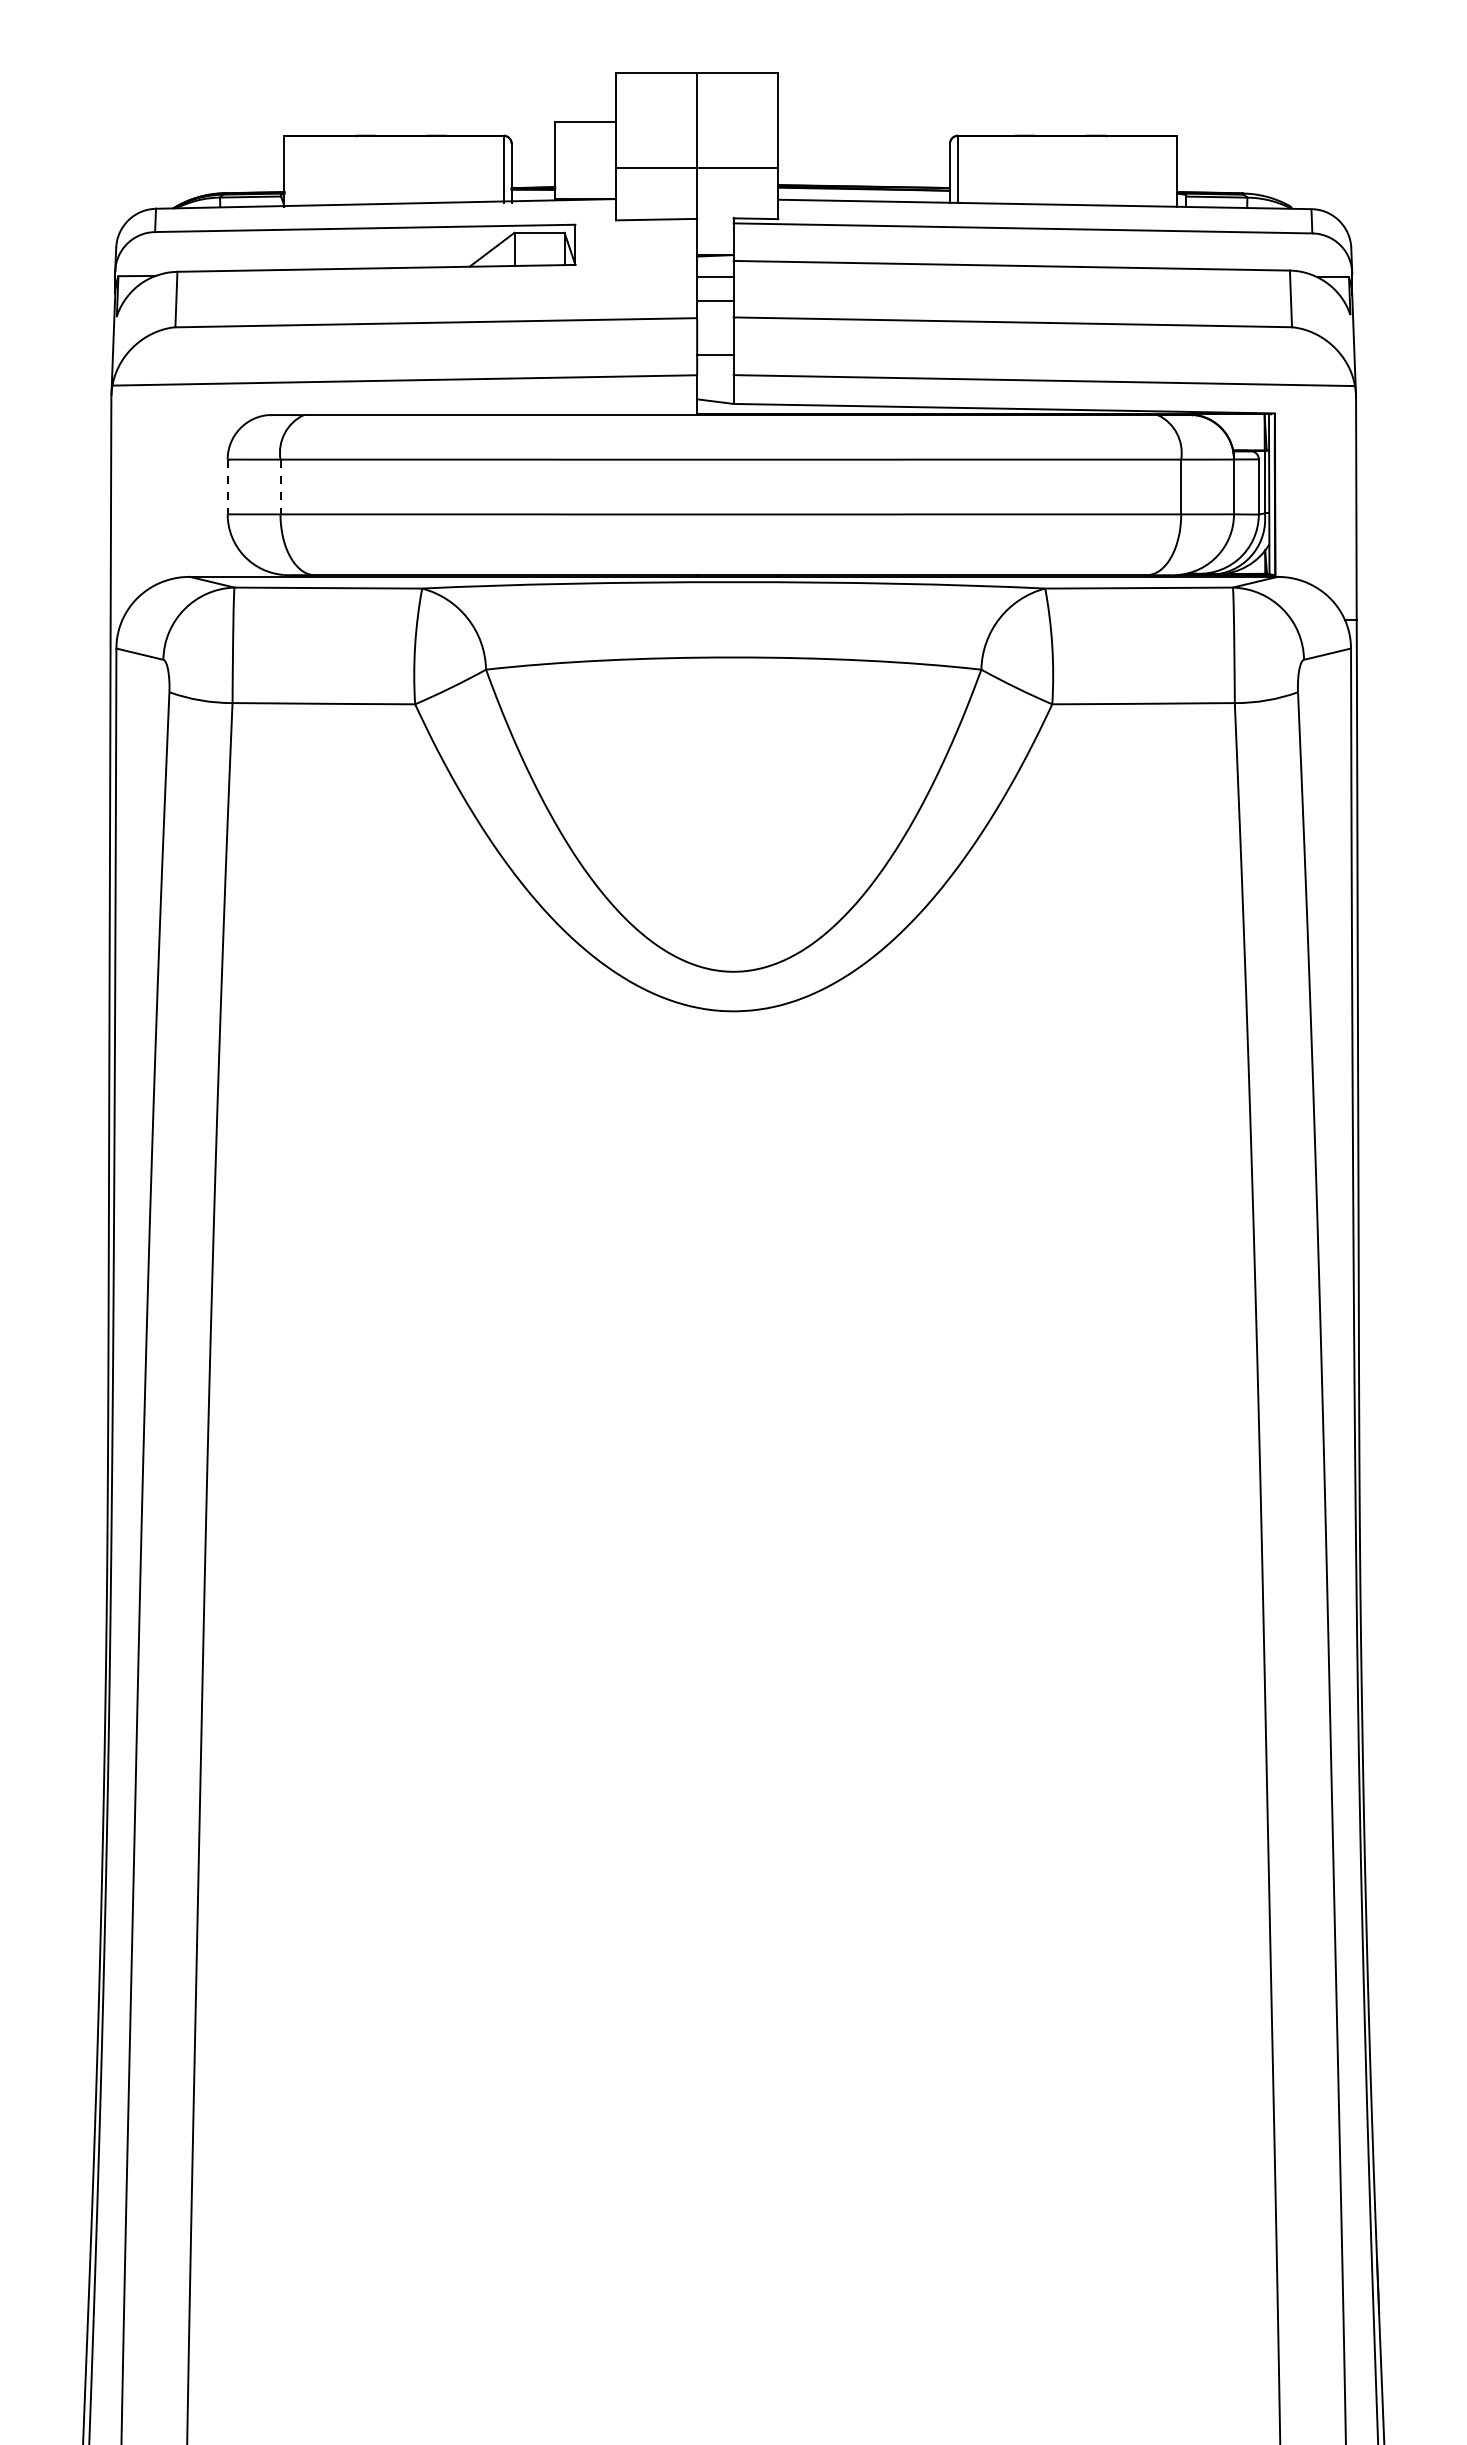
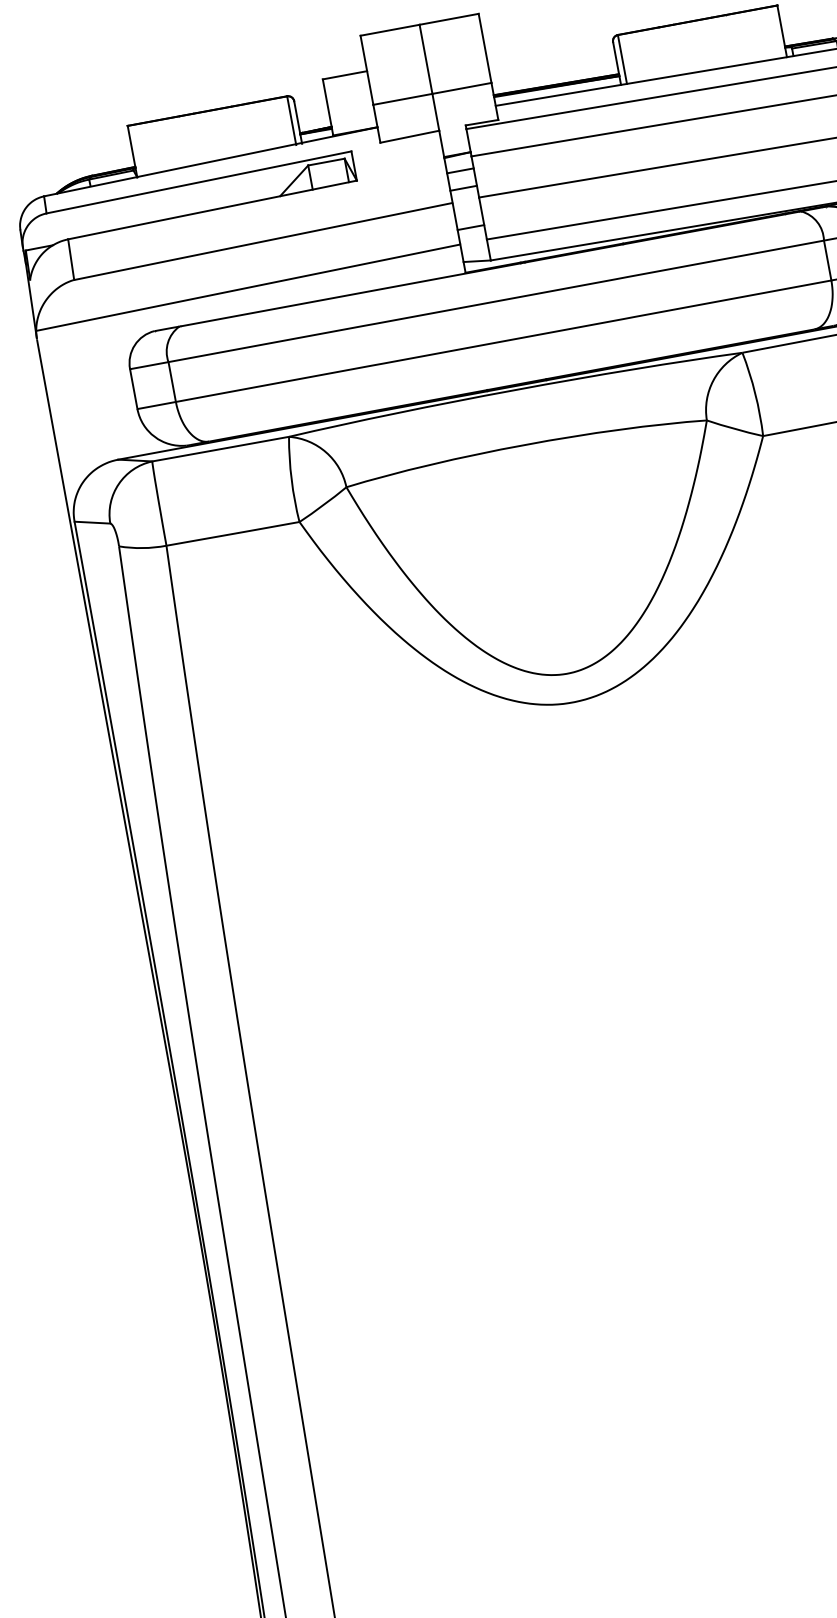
line: (227, 487) -> (133, 389), dashed -> solid
line: (280, 487) -> (172, 382), dashed -> solid

